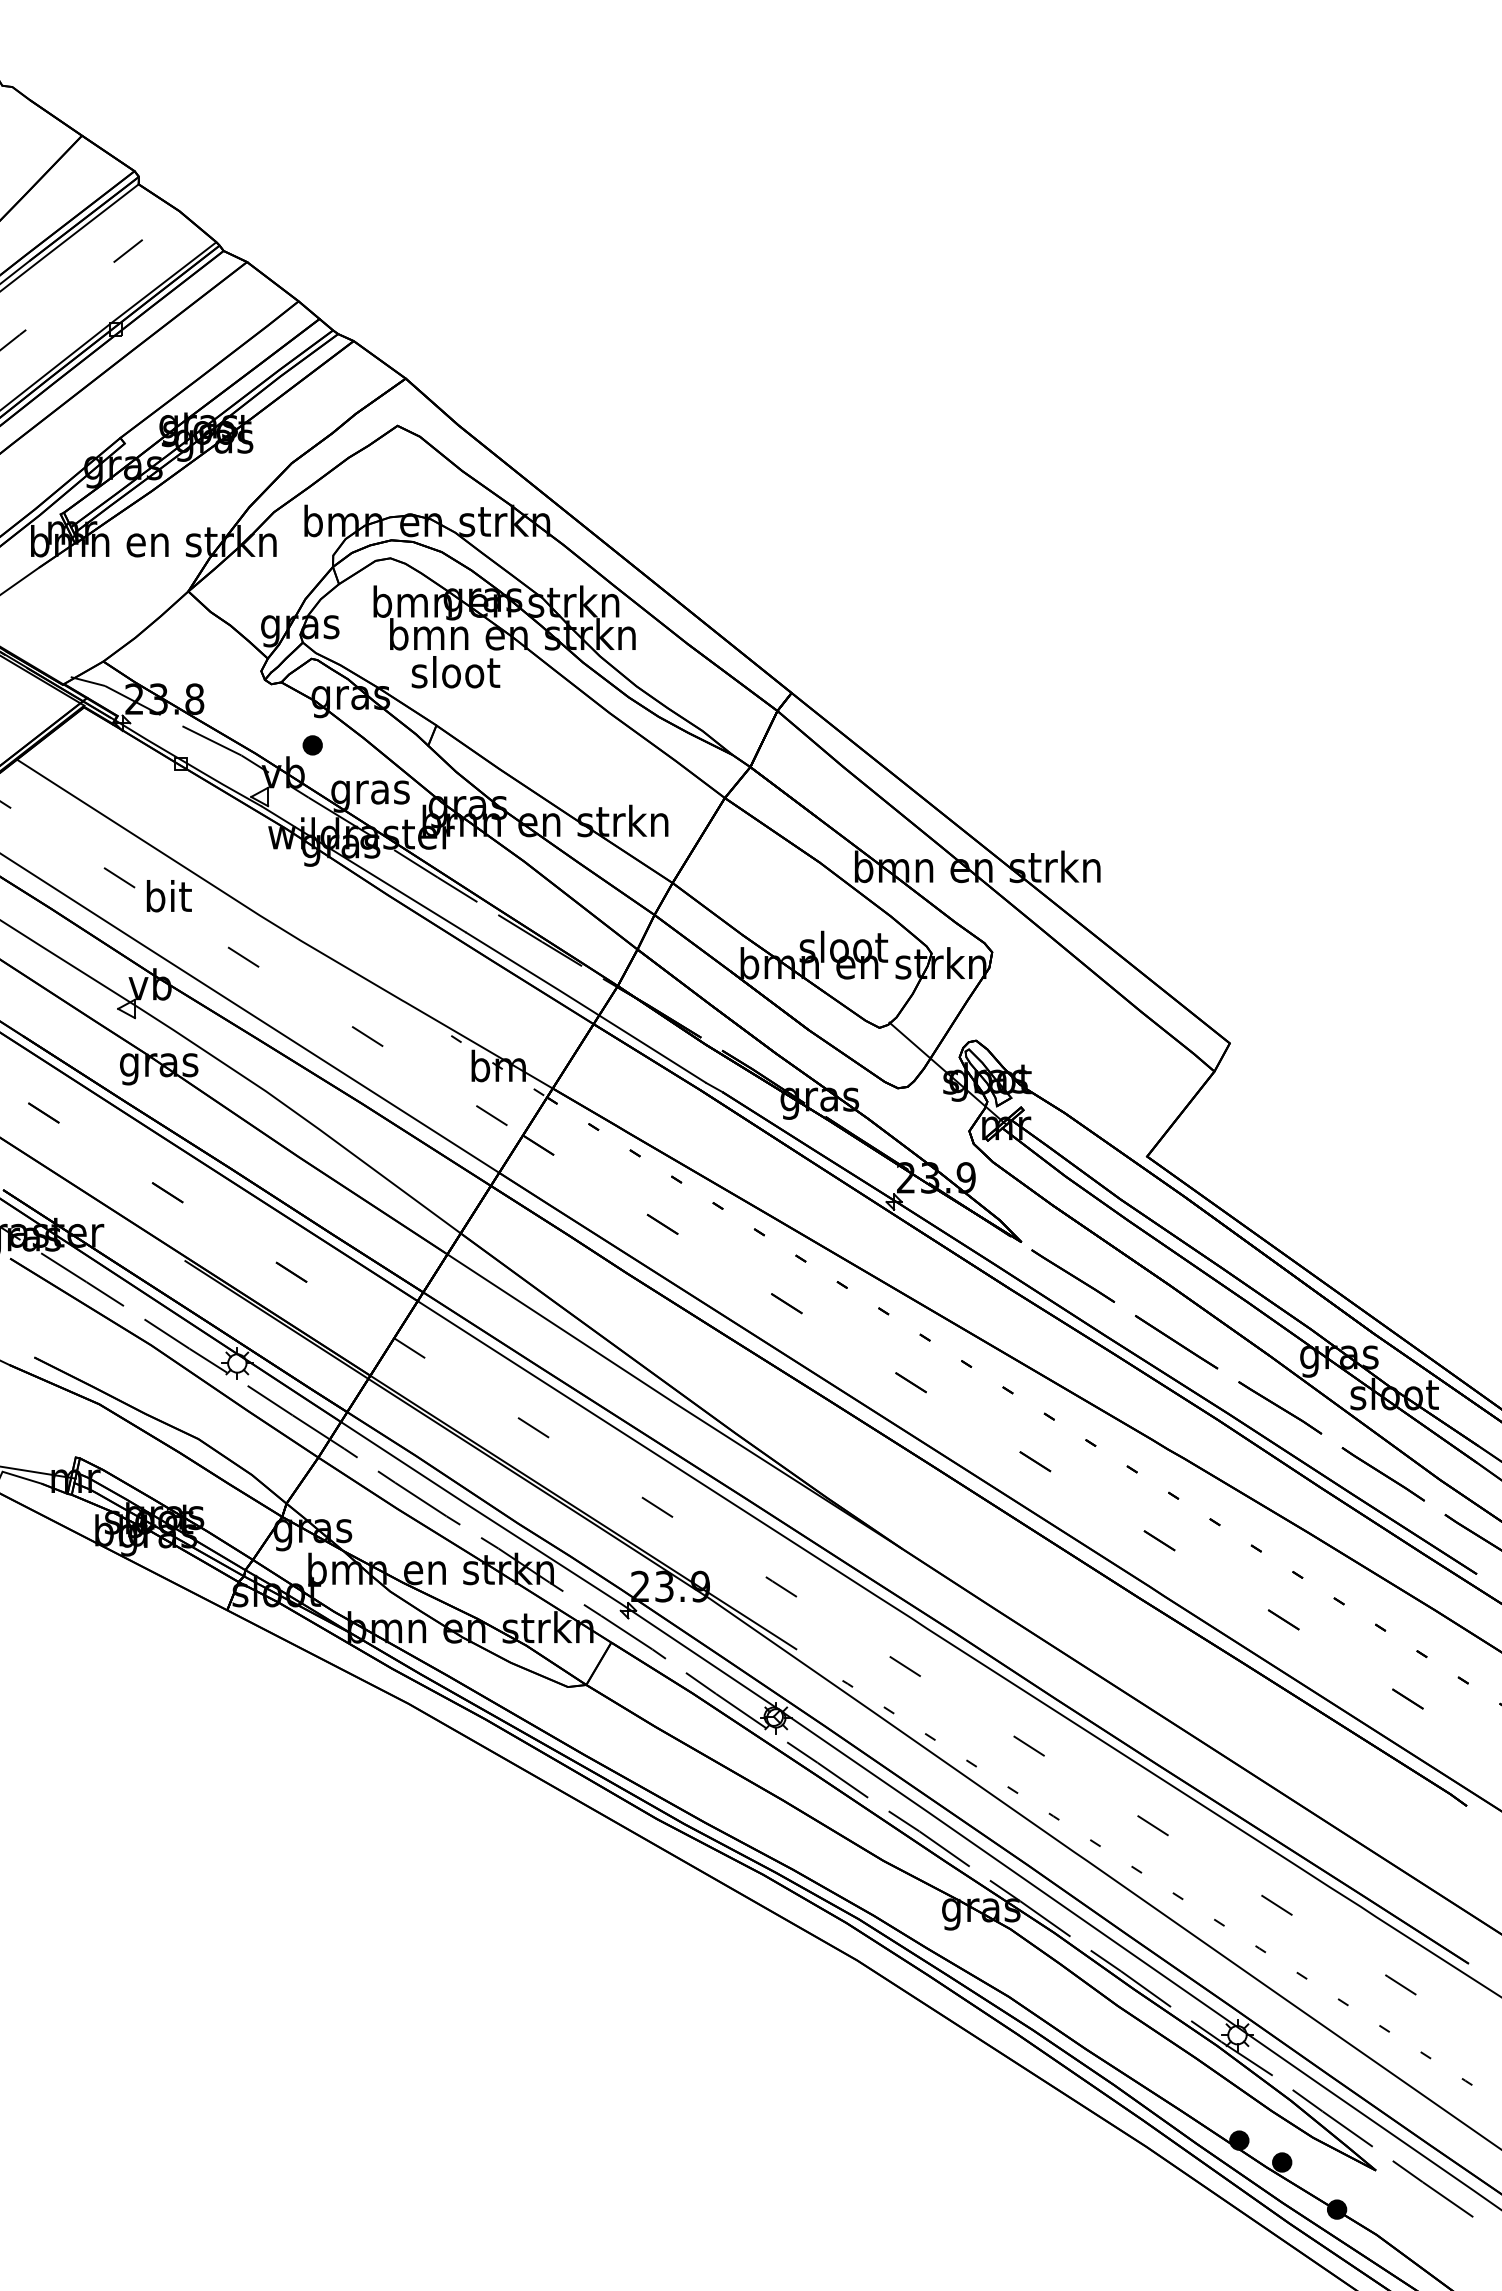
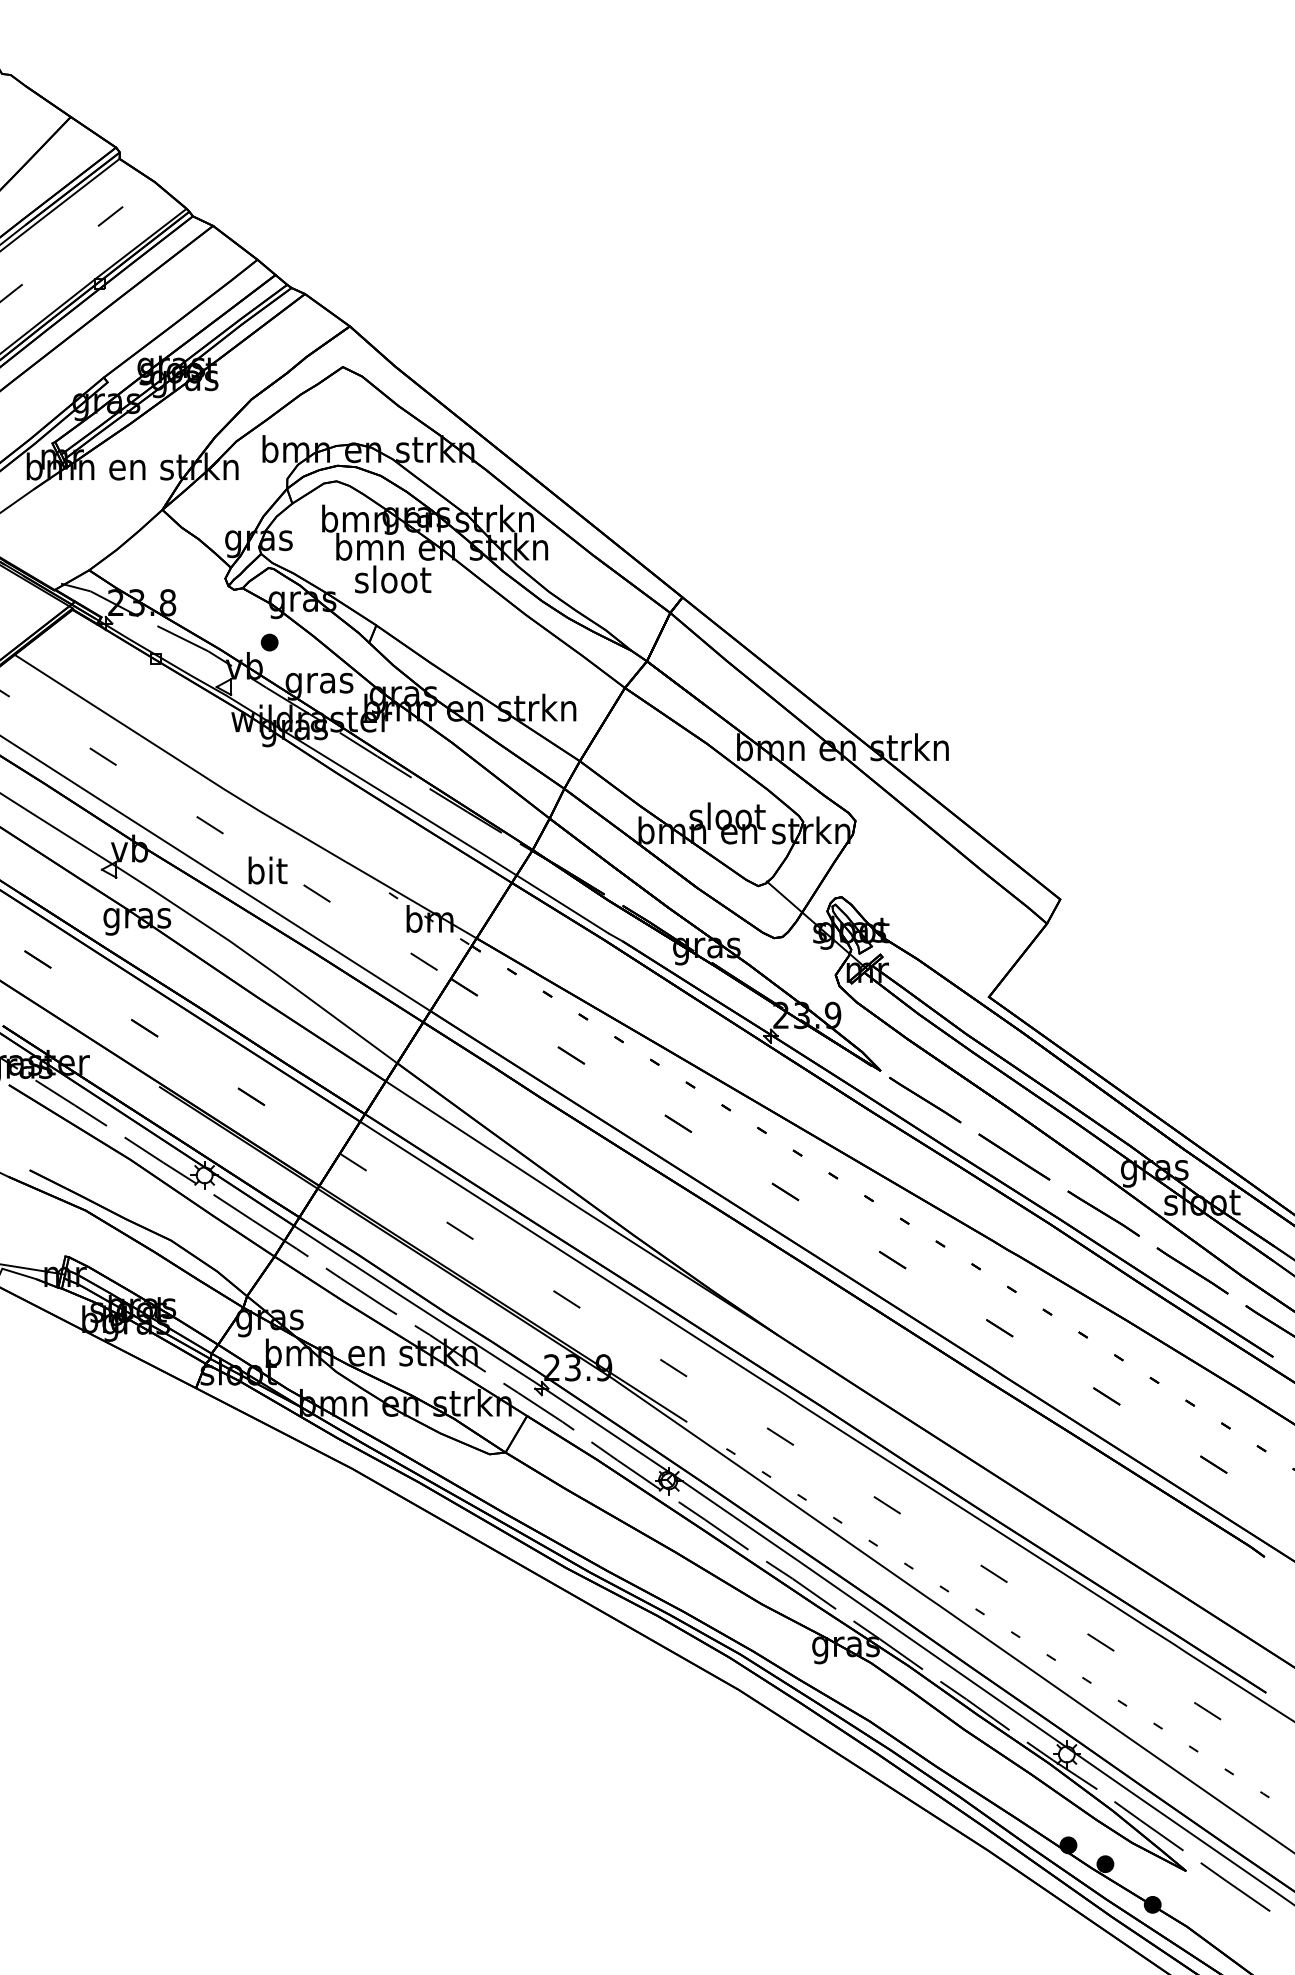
text: (168, 896) -> (267, 870), moved

